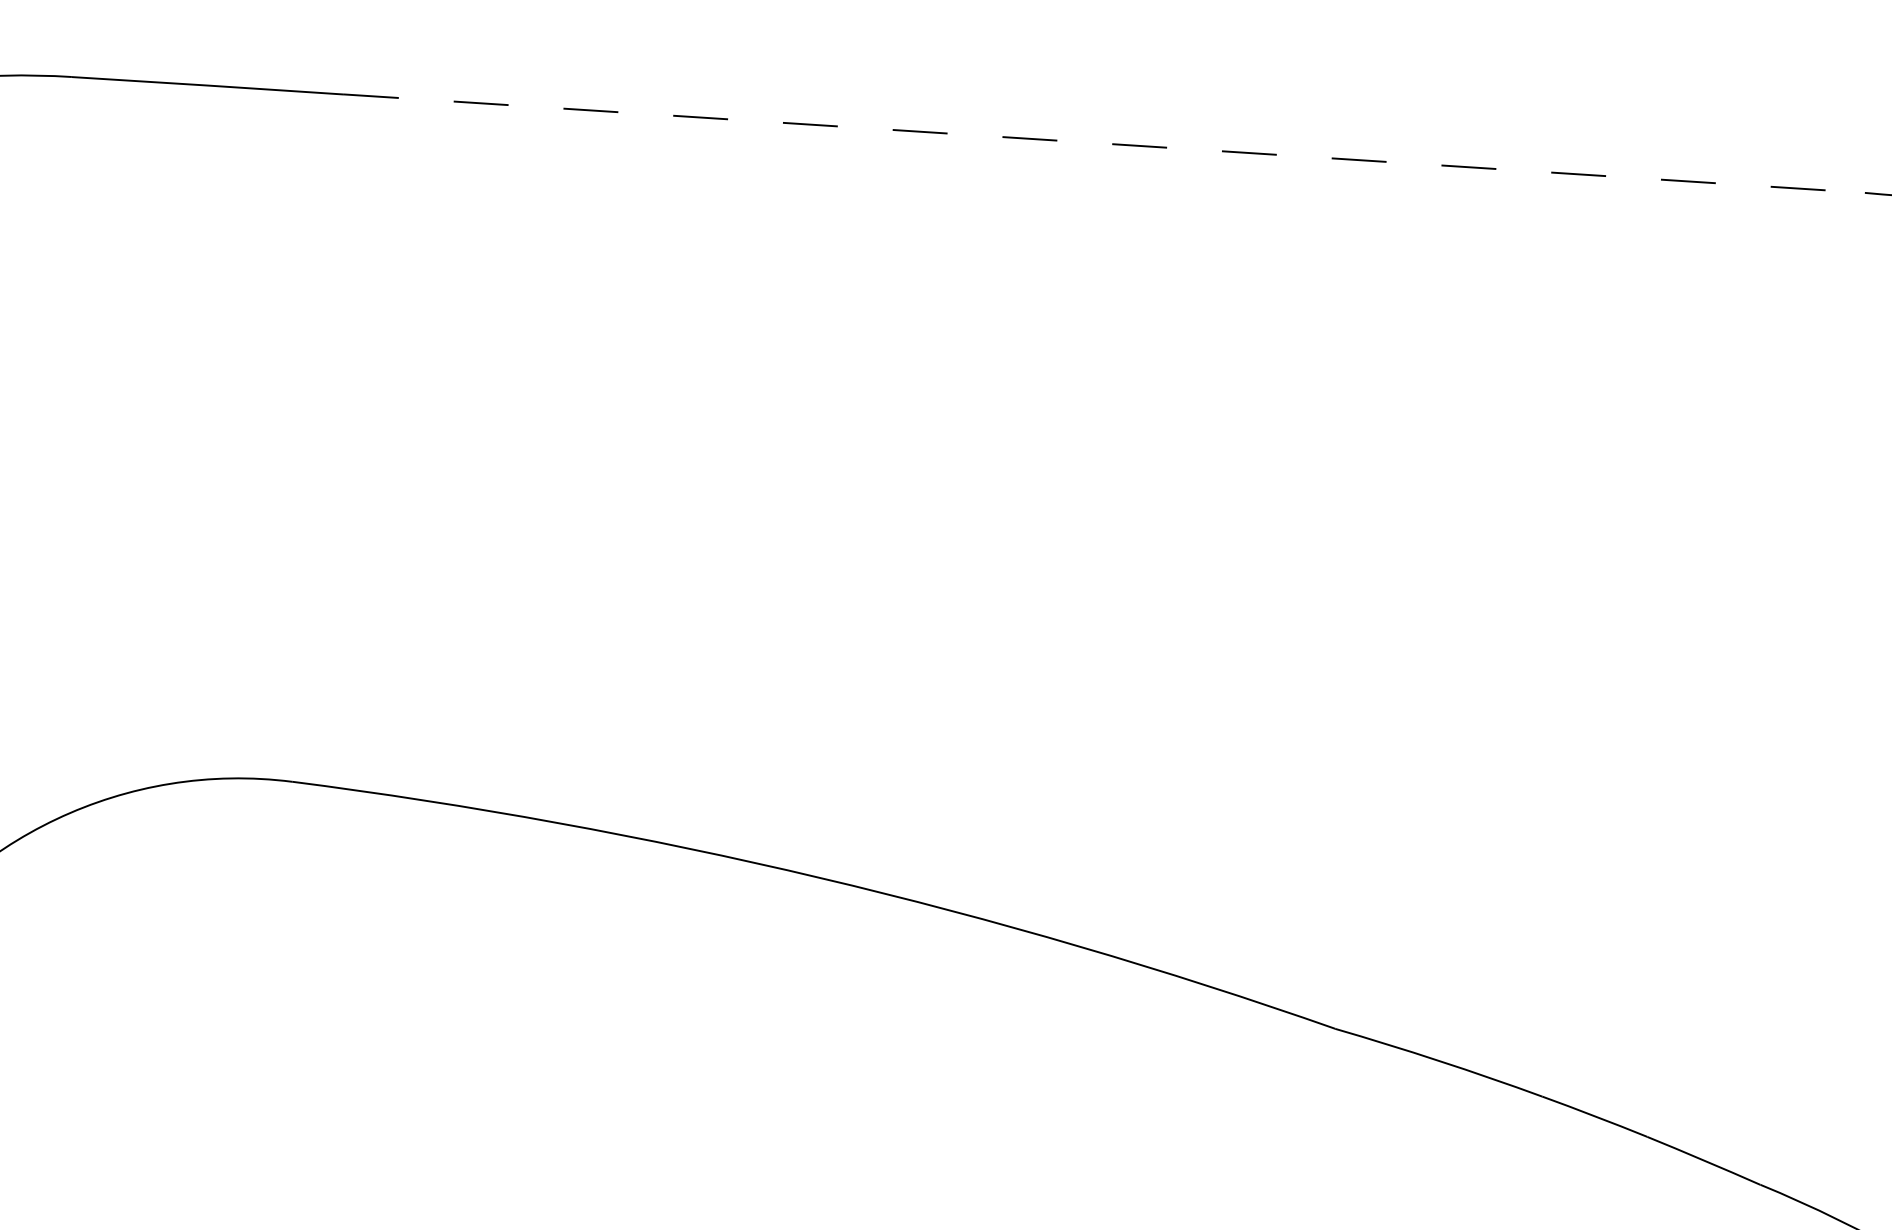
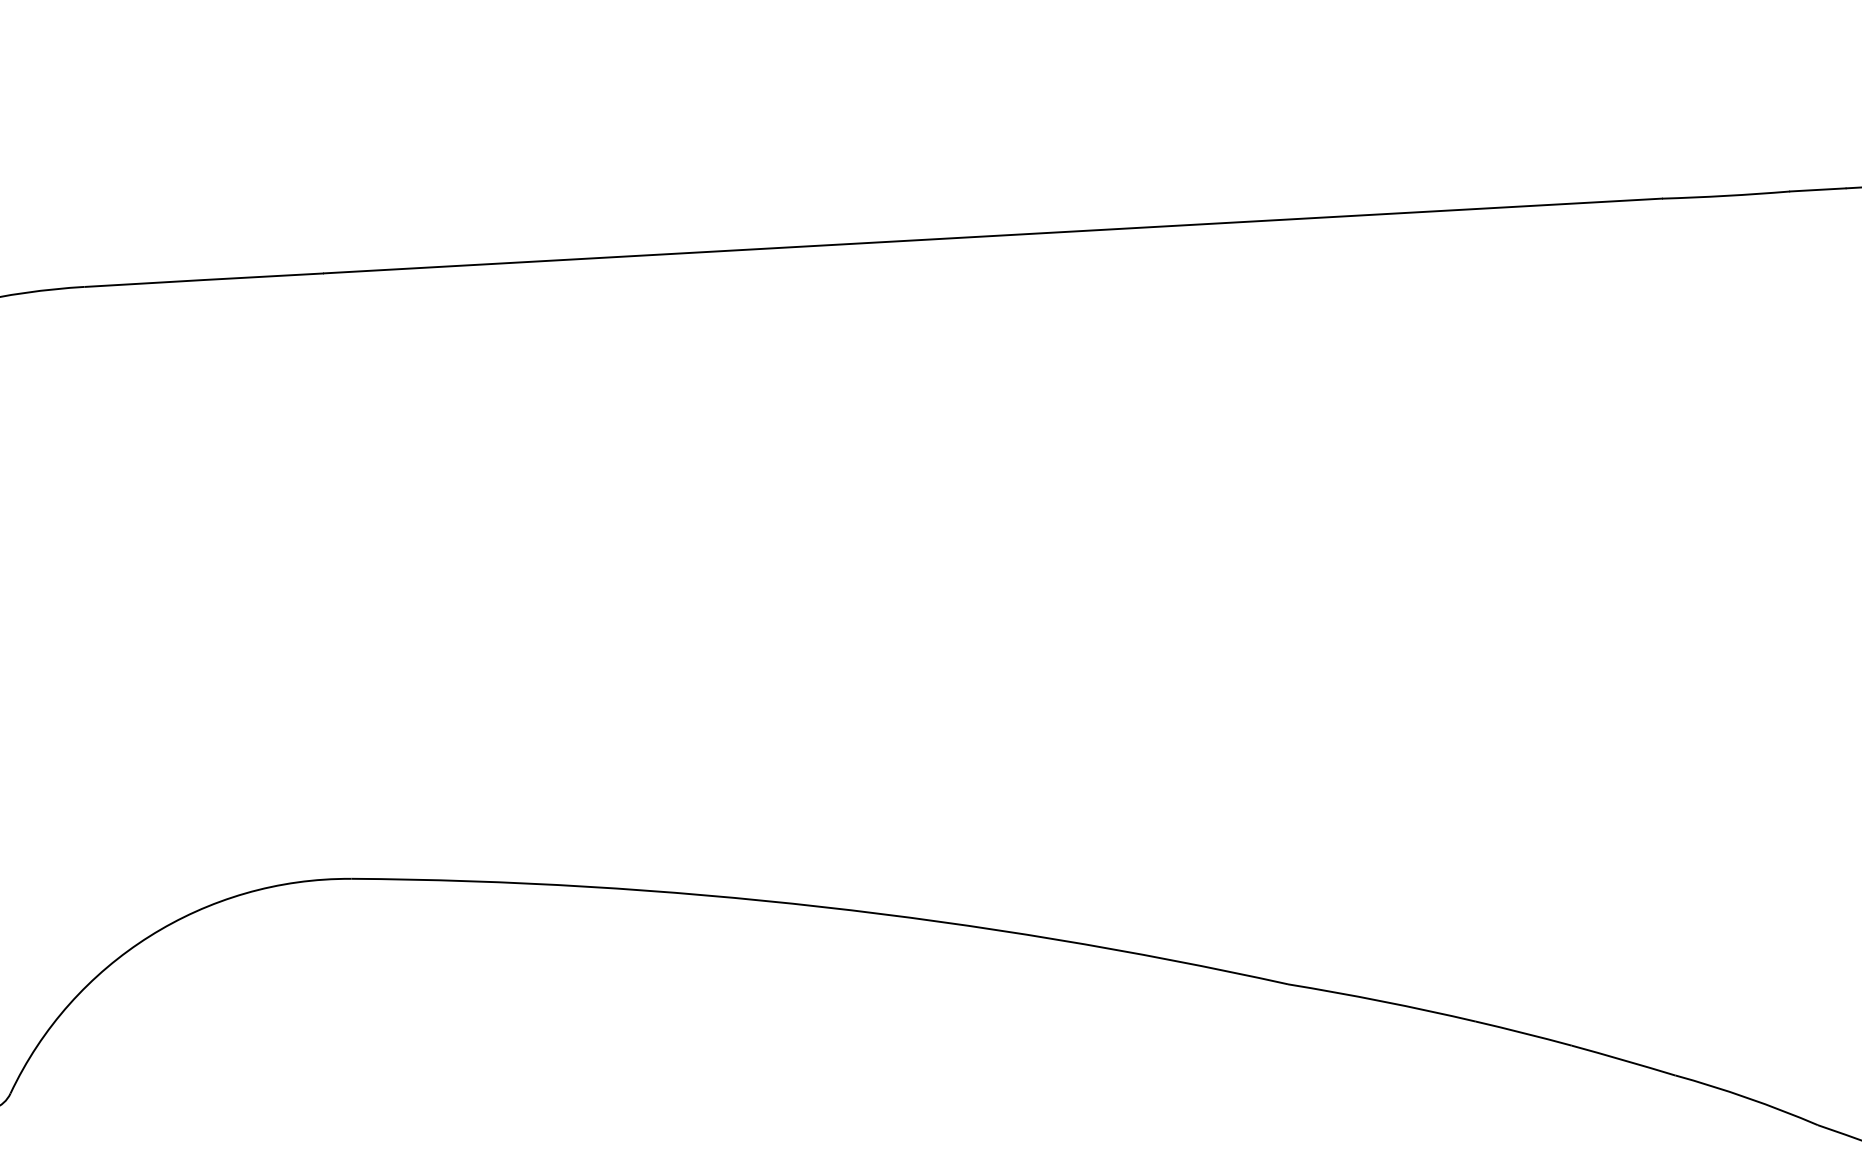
line: (1105, 143) -> (993, 235), dashed -> solid

